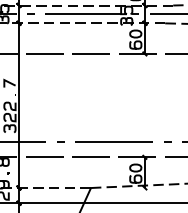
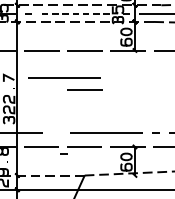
line: (83, 14) -> (77, 13), solid -> dashed
line: (68, 82) -> (63, 77), added
line: (90, 95) -> (84, 89), added
line: (60, 141) -> (63, 153), moved

